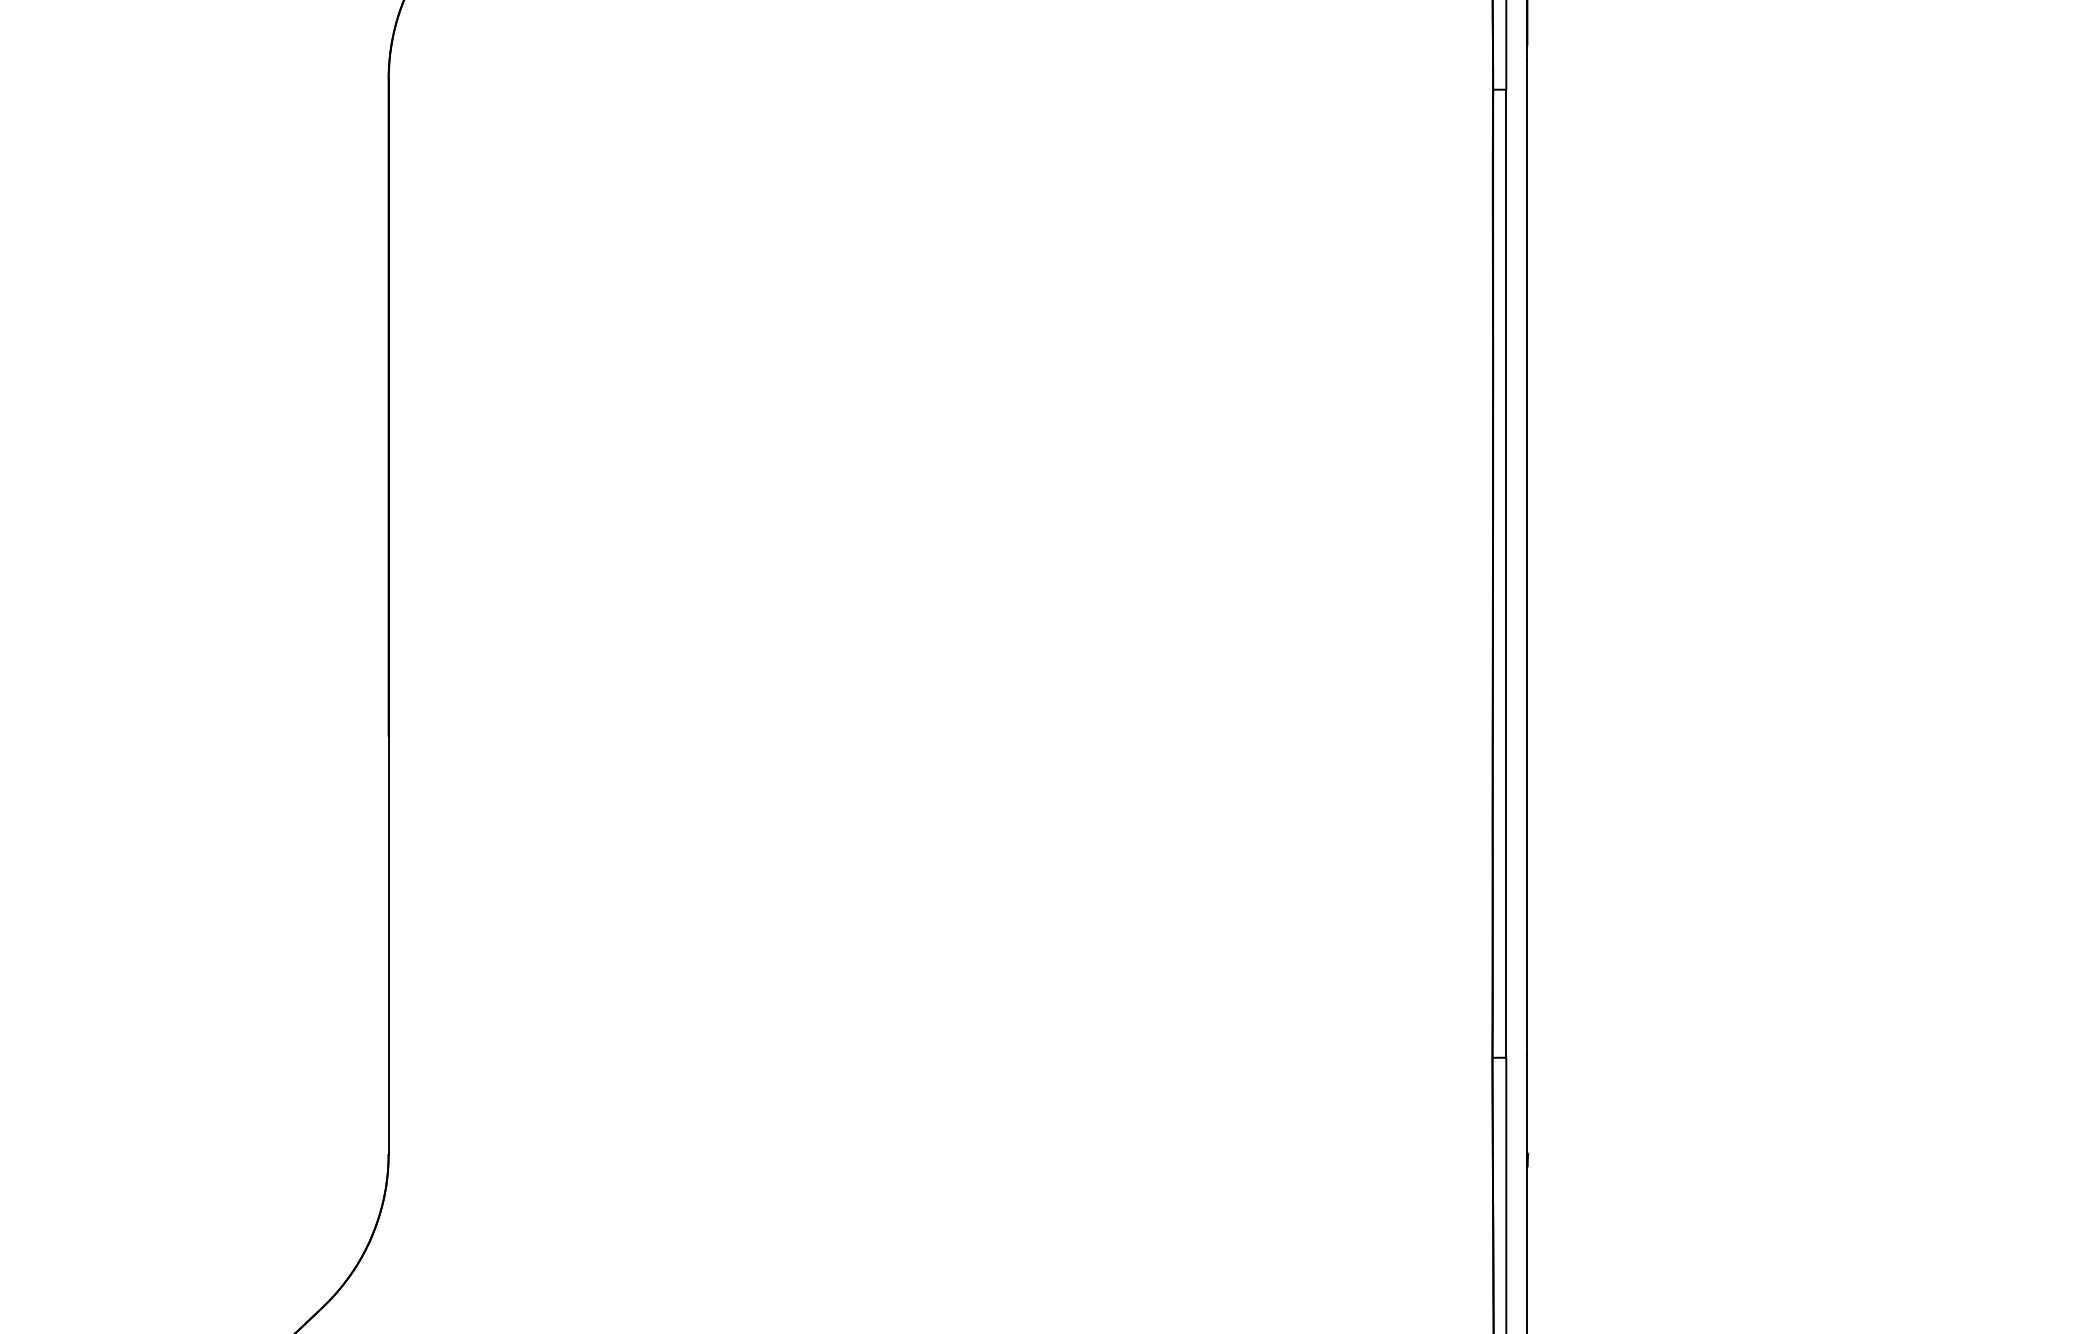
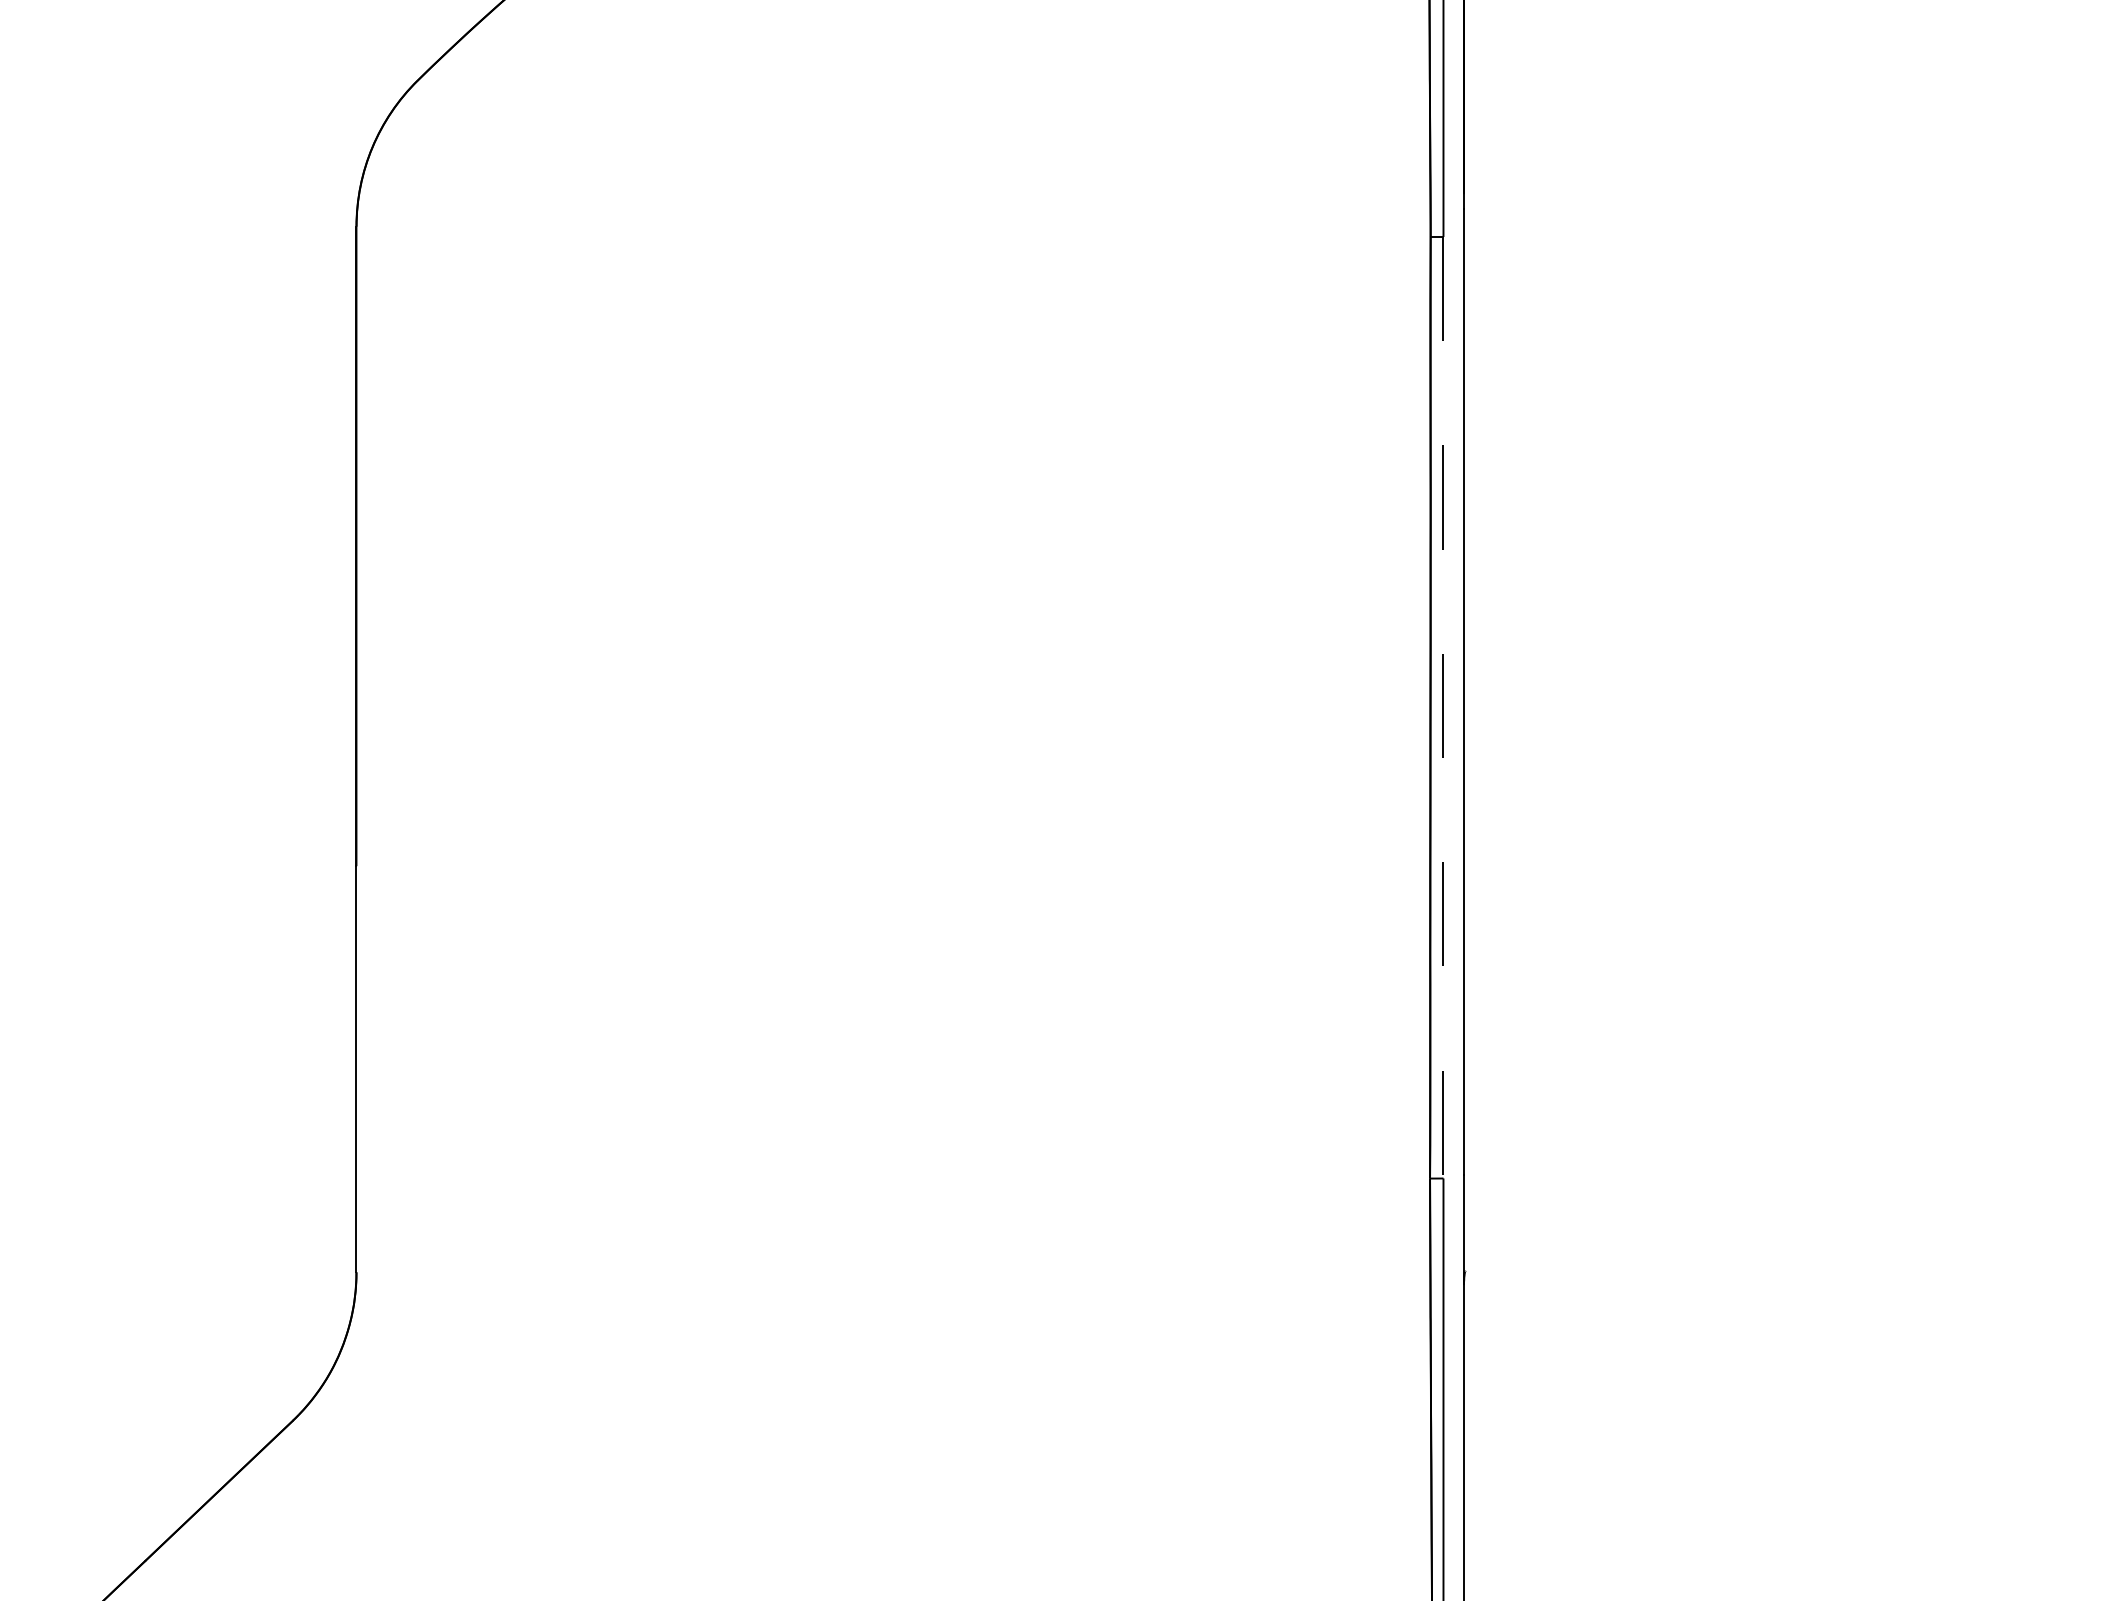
line: (1506, 573) -> (1443, 707), solid -> dashed

